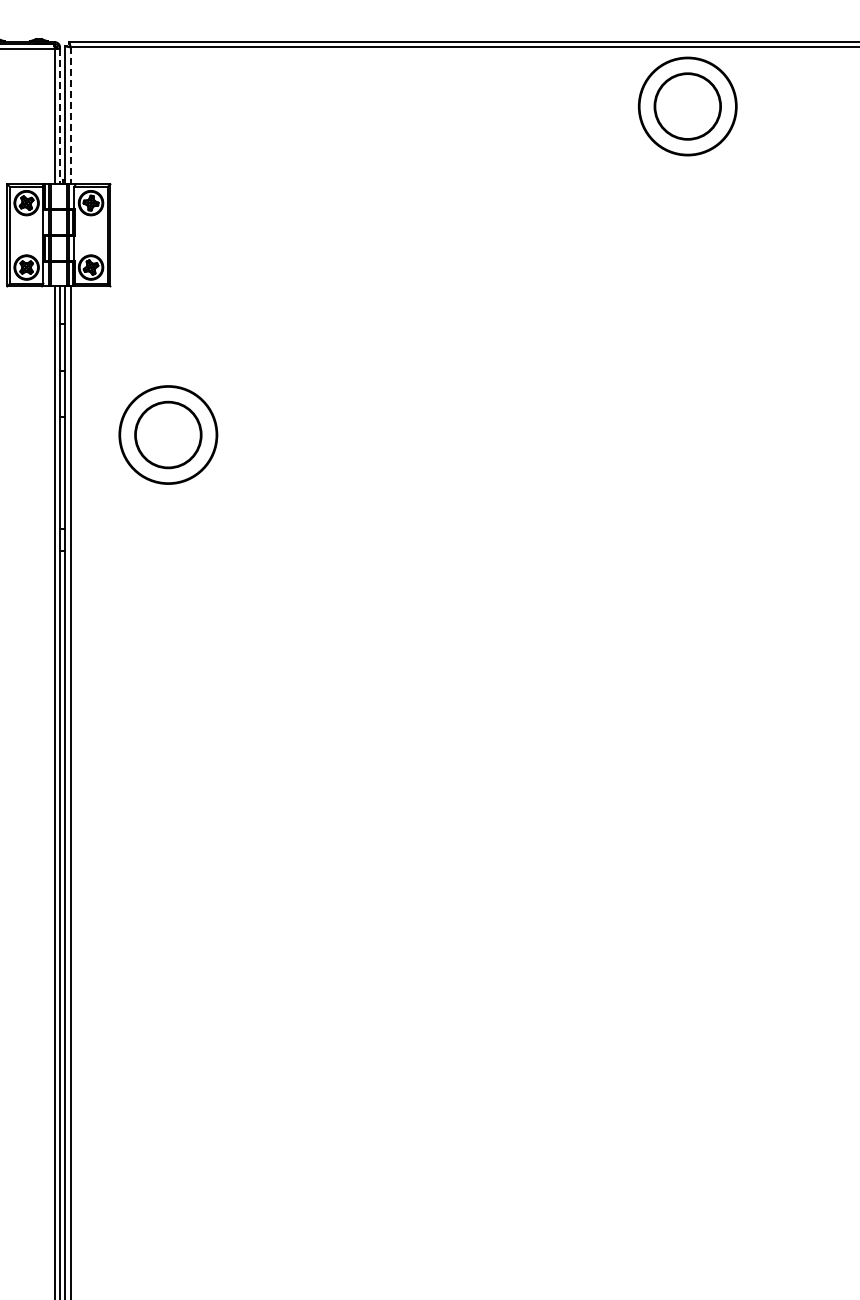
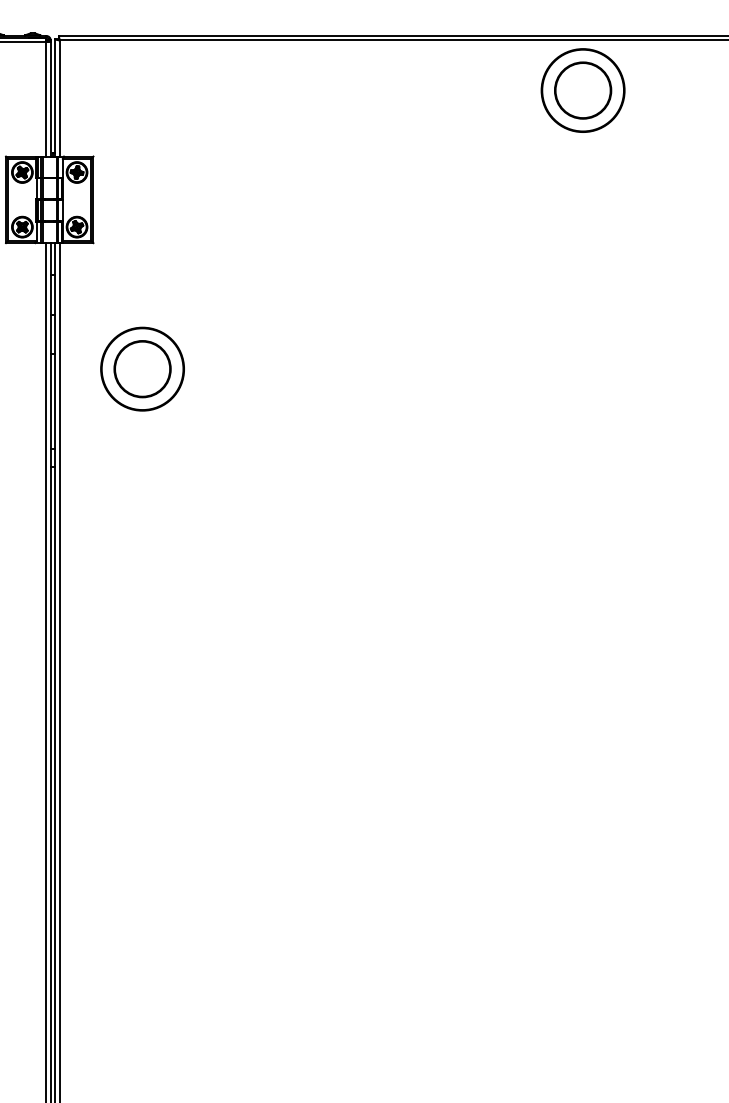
line: (70, 116) -> (59, 99), dashed -> solid
line: (60, 117) -> (51, 99), dashed -> solid

